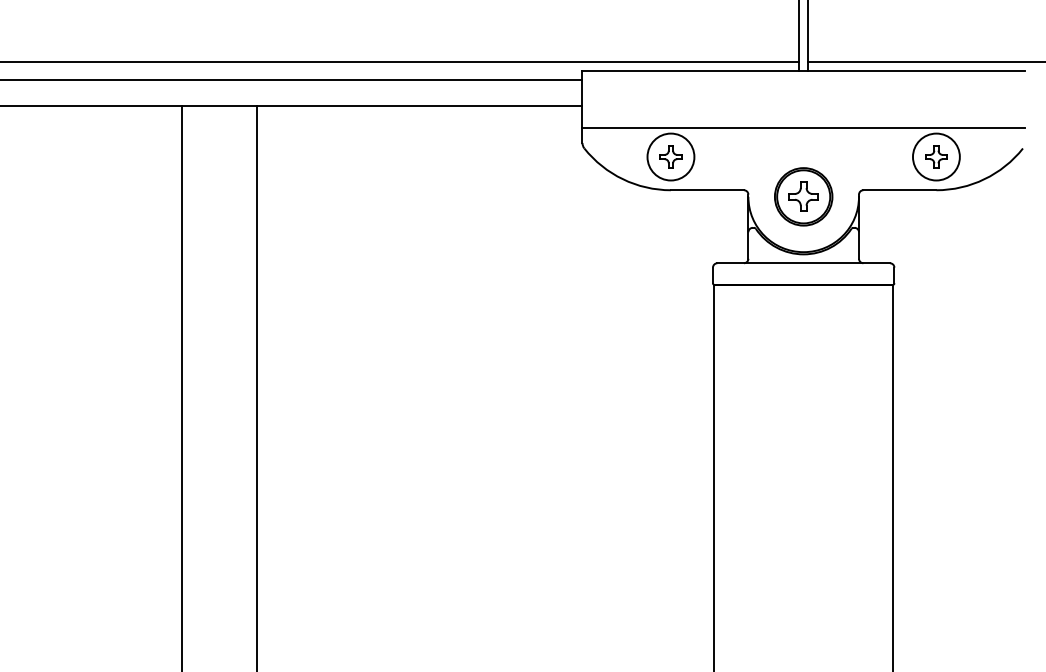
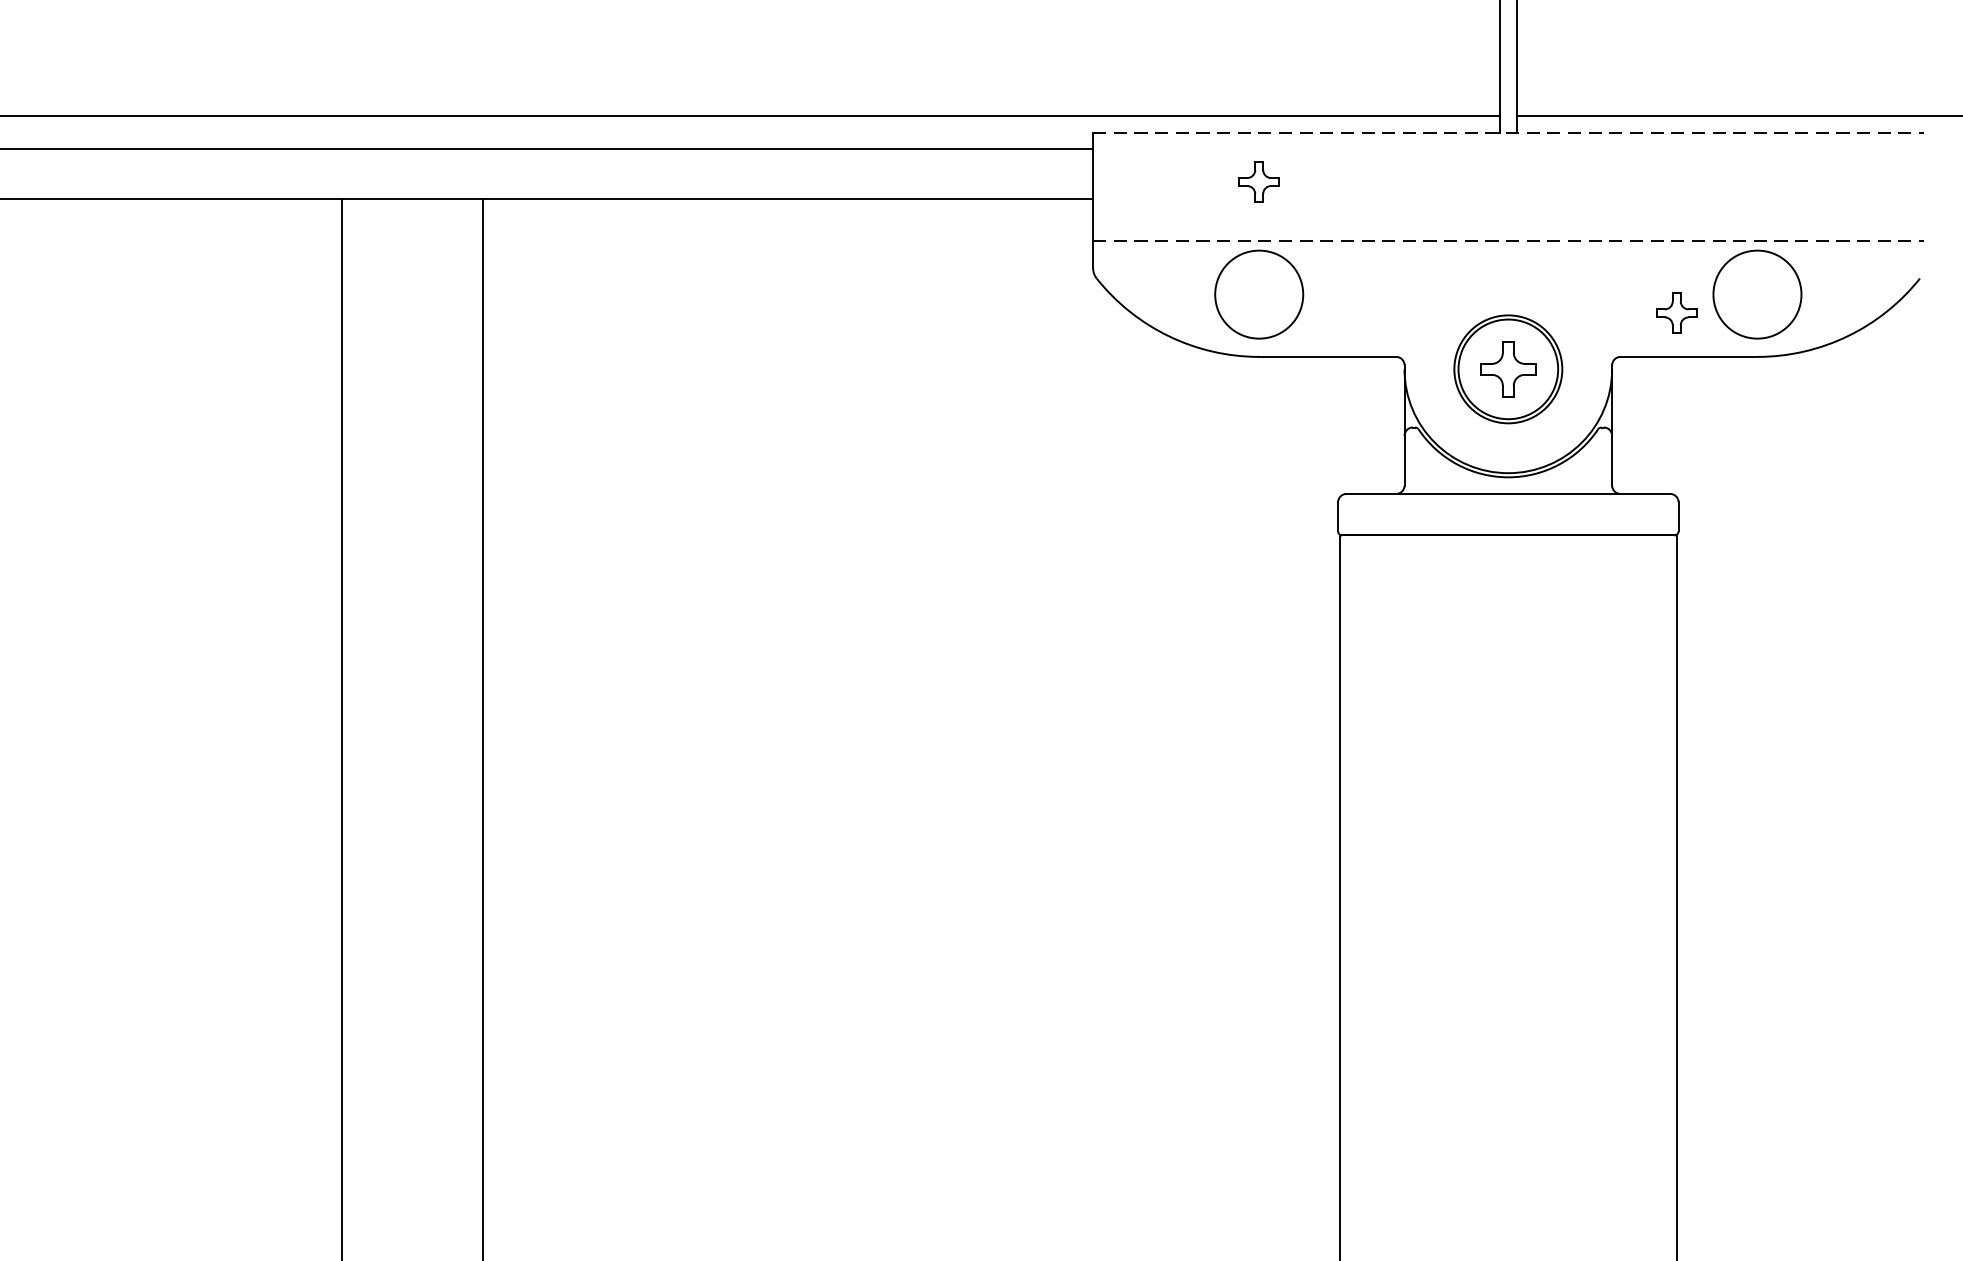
line: (804, 70) -> (1509, 132), solid -> dashed
line: (804, 128) -> (1509, 241), solid -> dashed
part: (670, 156) -> (1258, 180), moved
part: (936, 156) -> (1676, 312), moved

